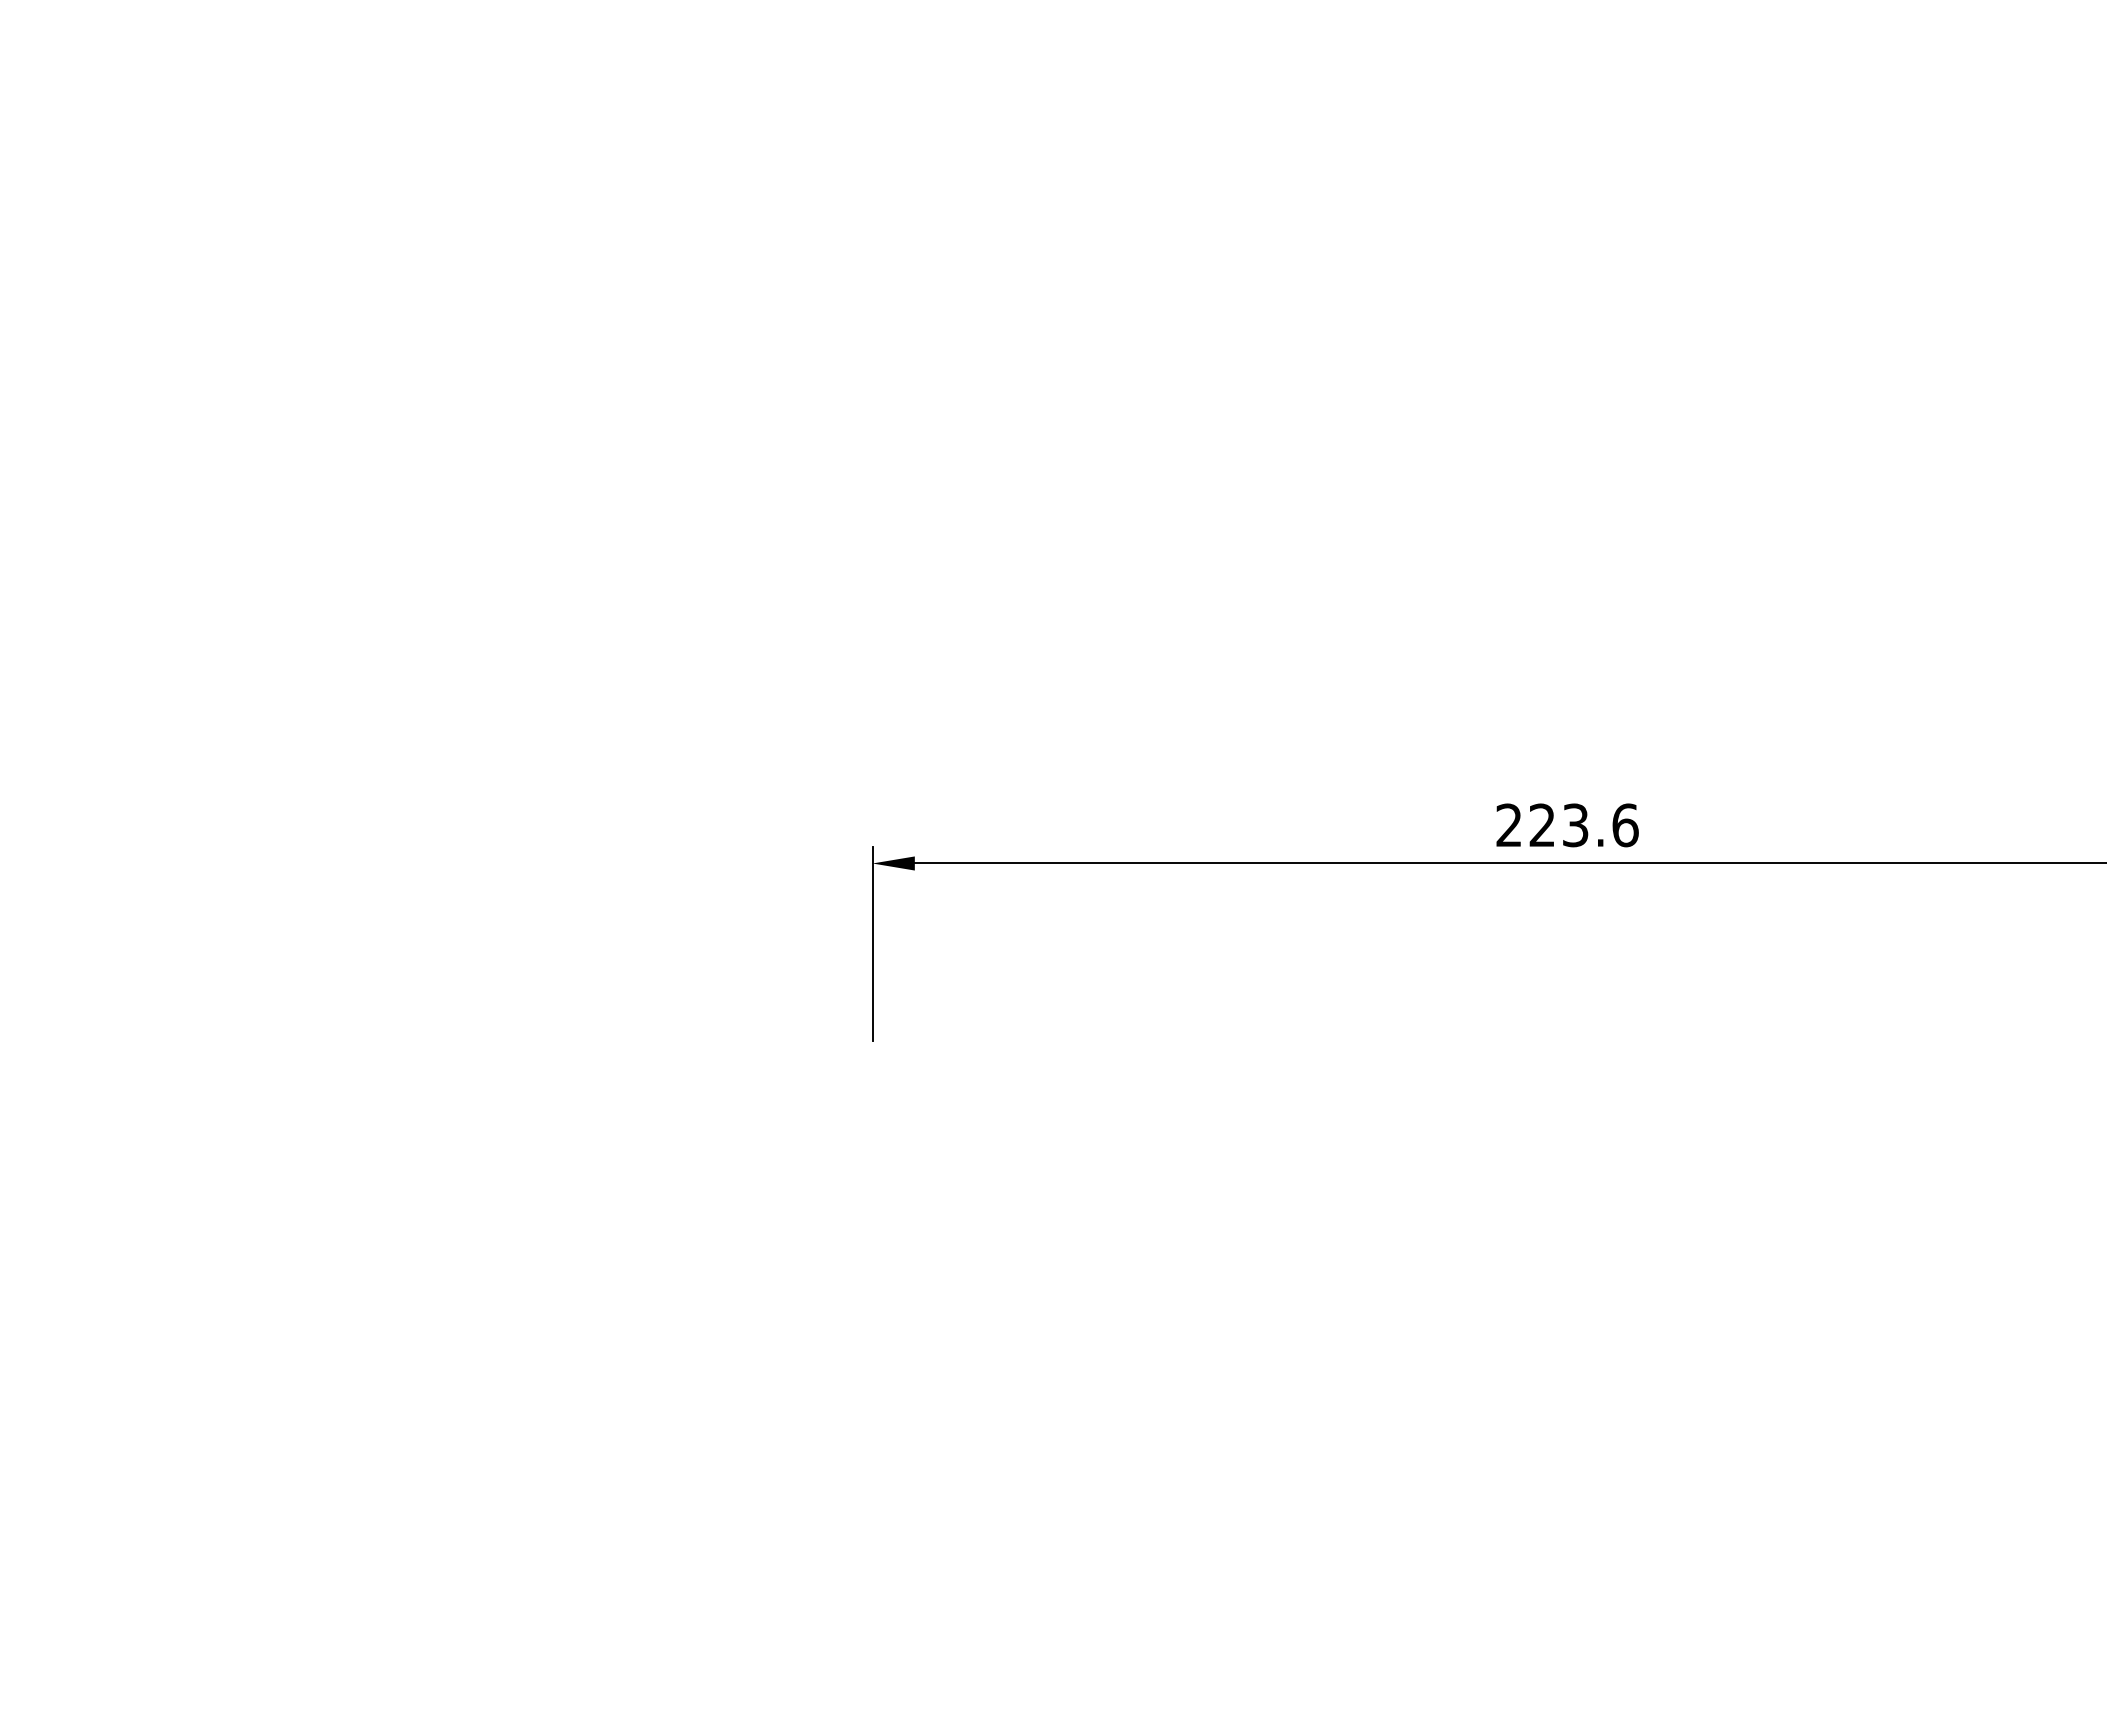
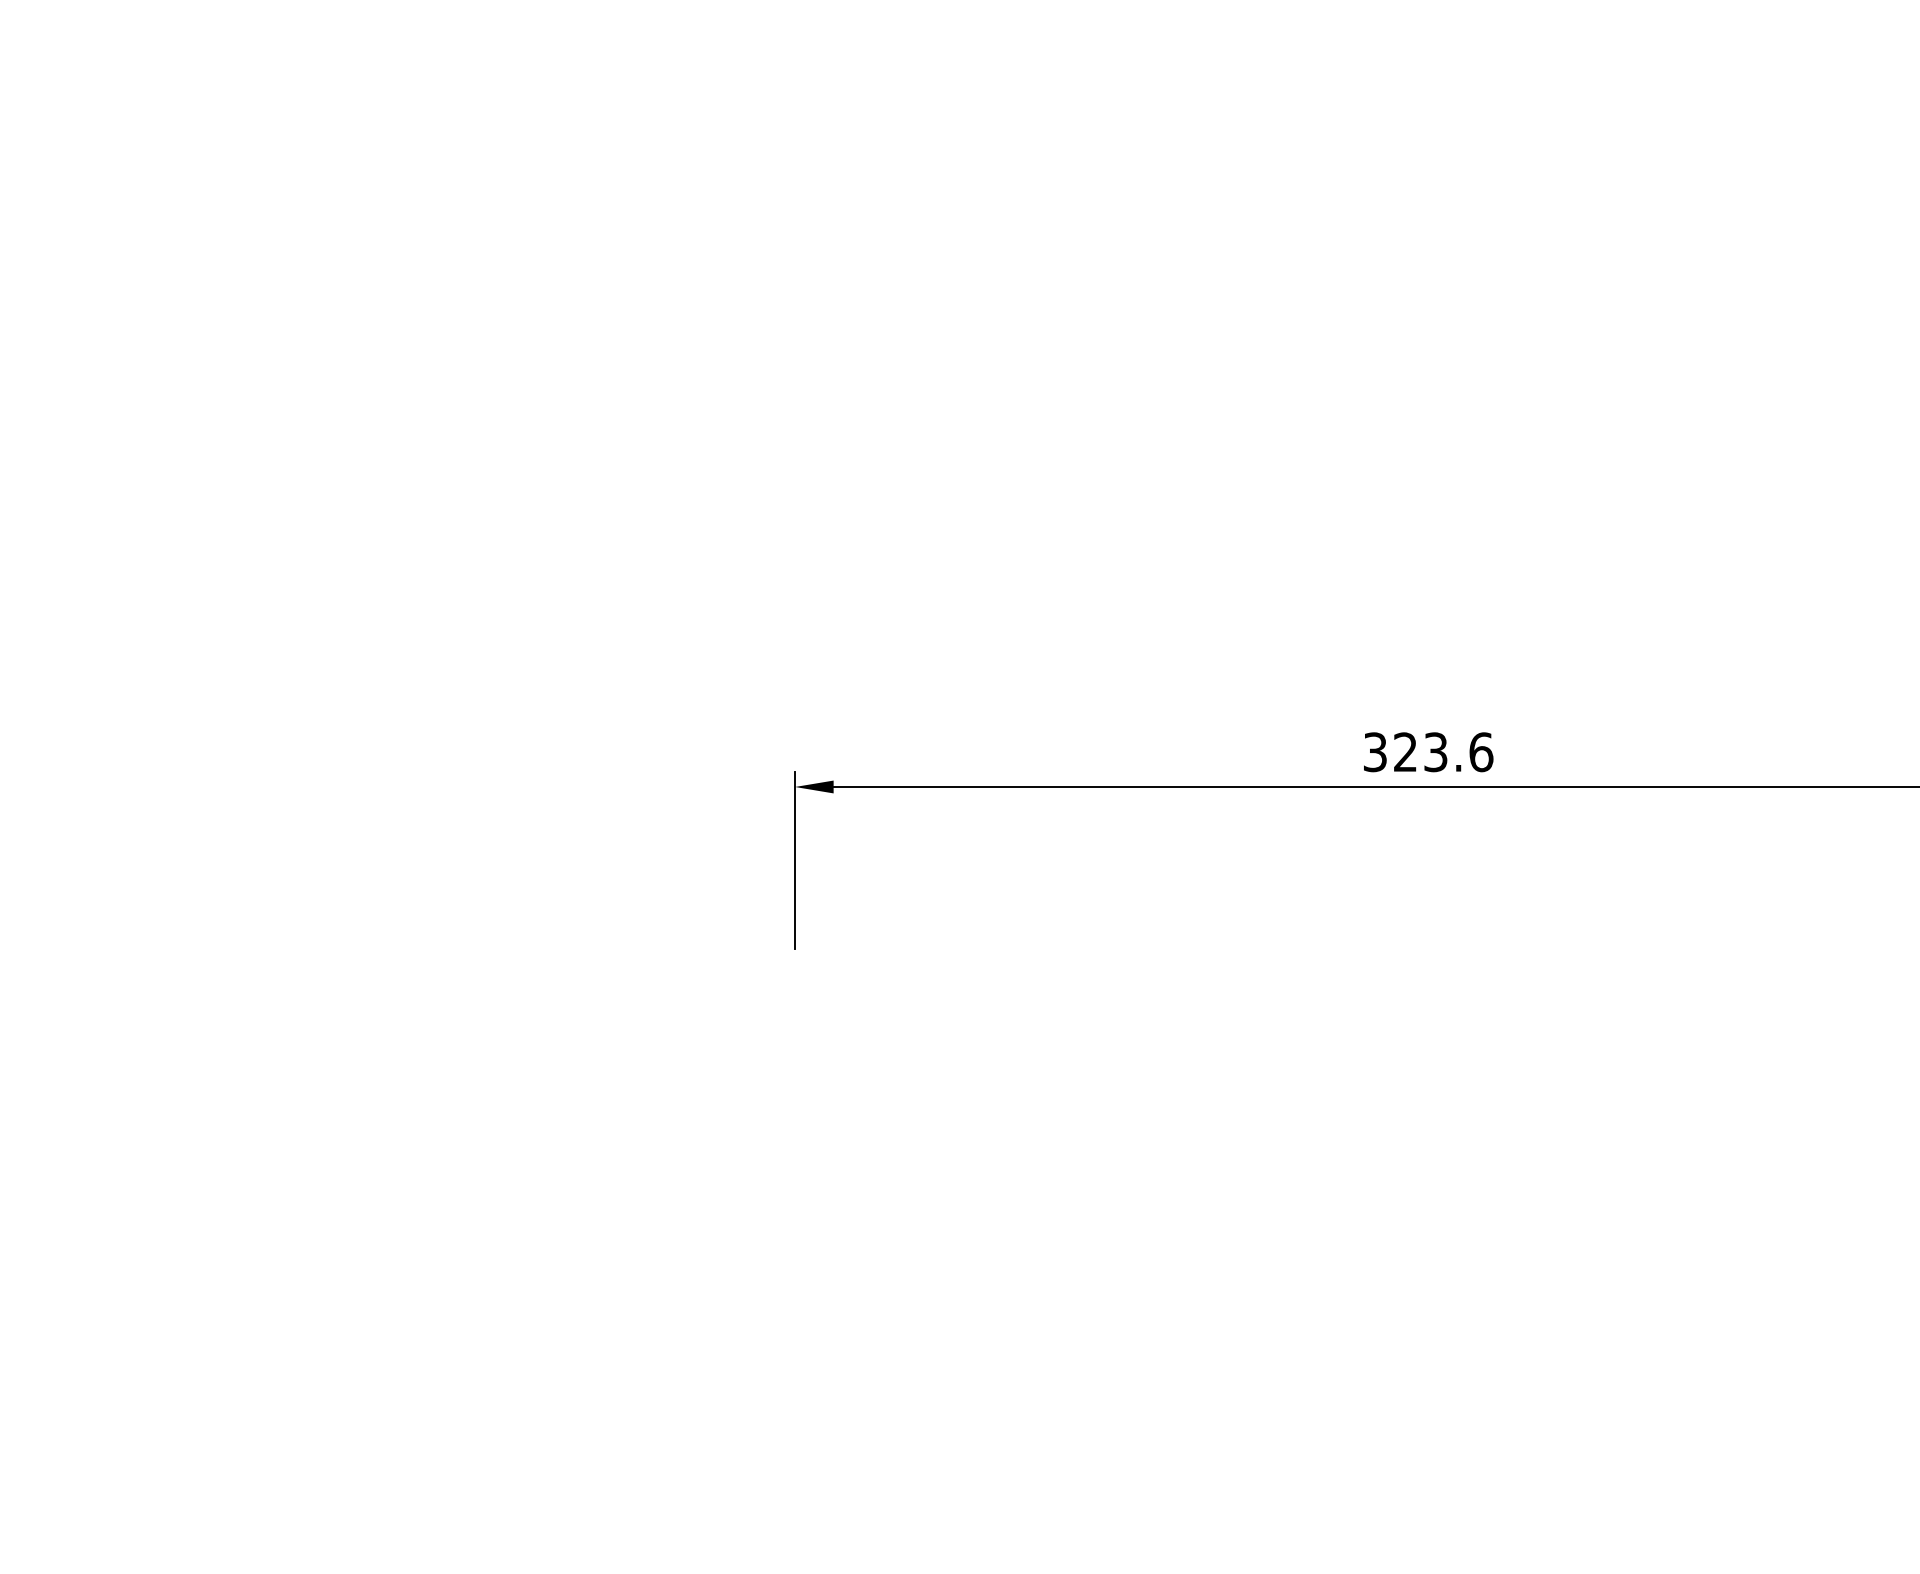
text: (1508, 825) -> (1374, 752), 223.6 -> 323.6

